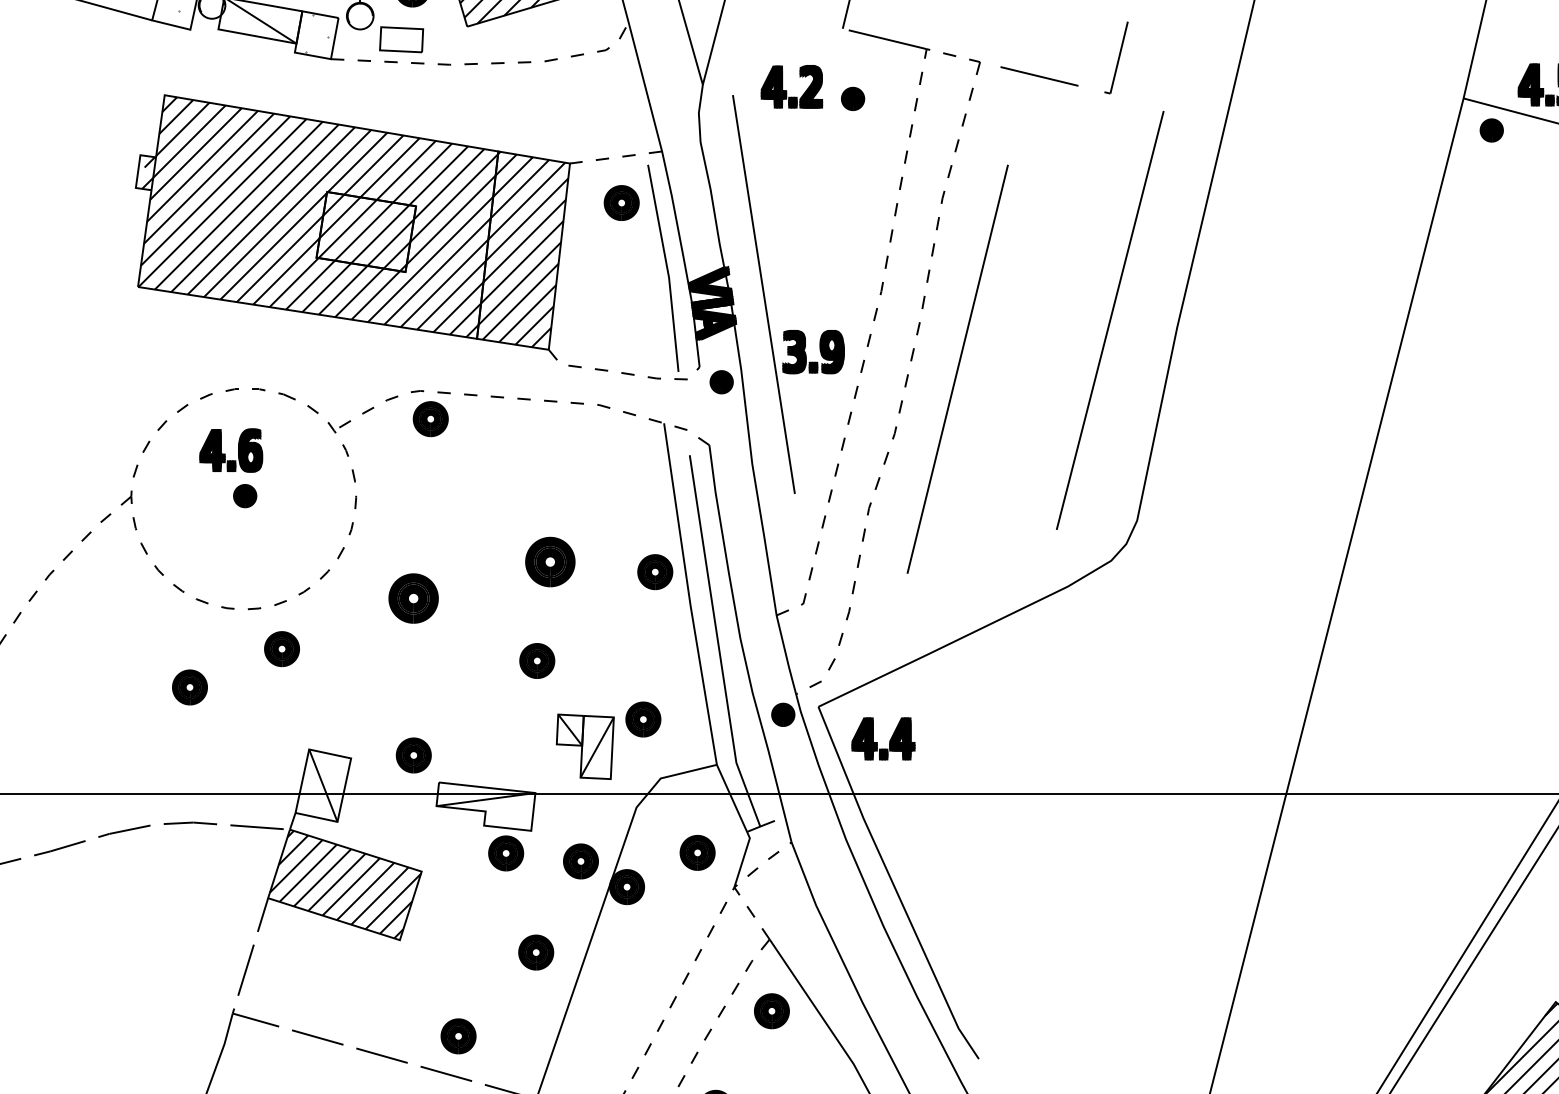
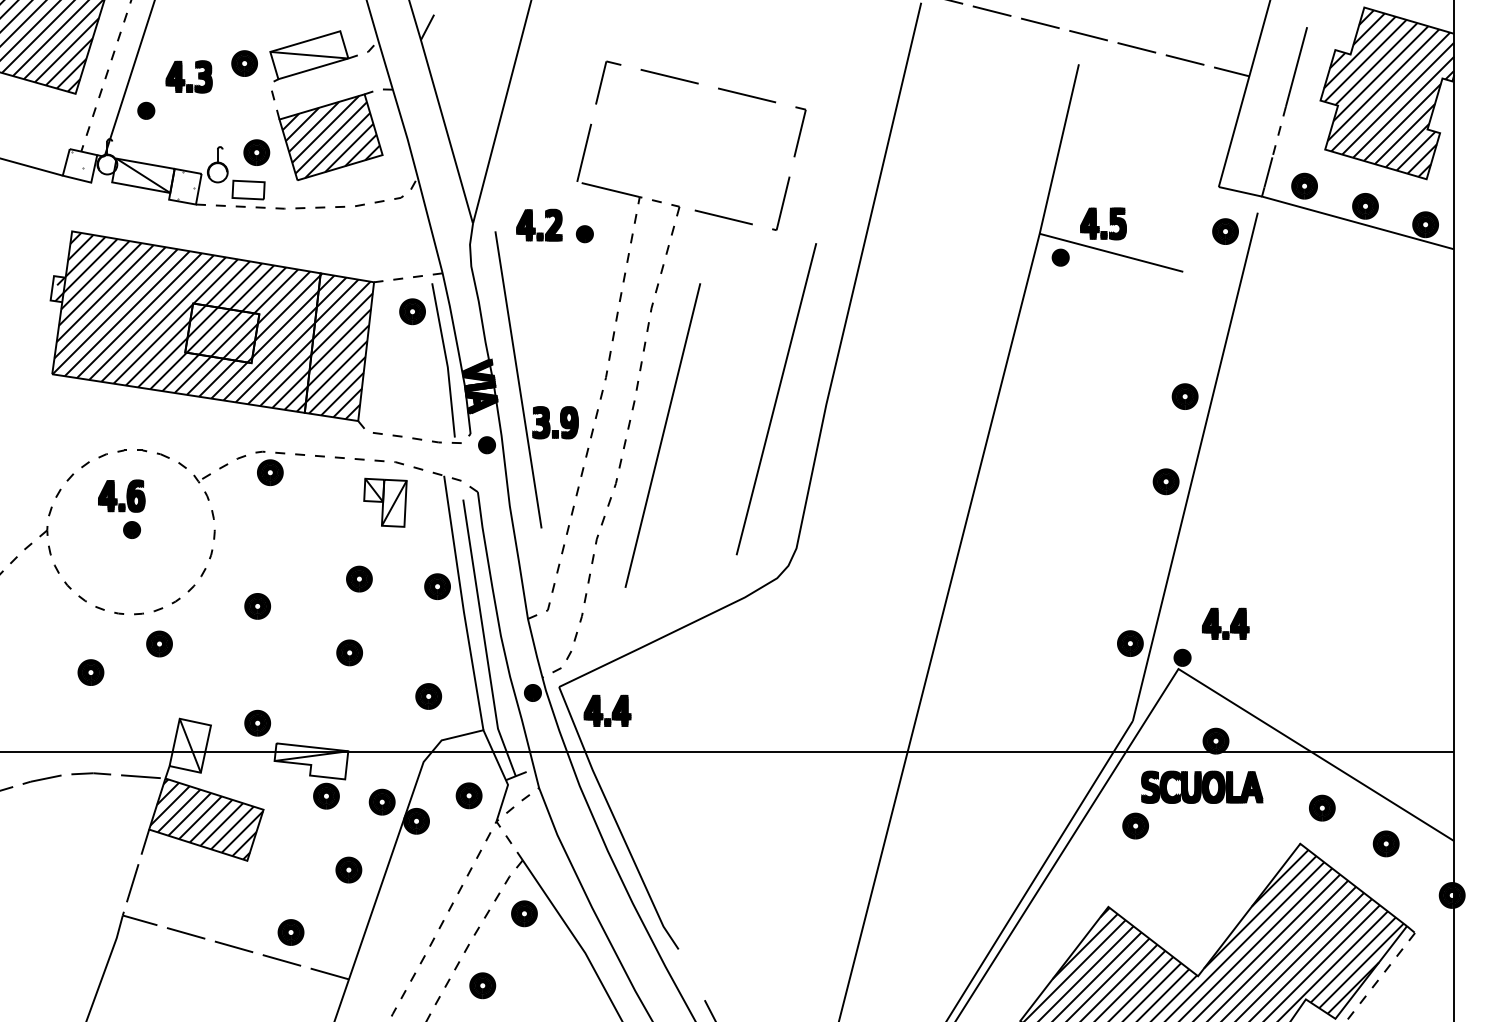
part: (550, 561) -> (359, 578), size x0.71
part: (413, 598) -> (257, 606), size x0.71
part: (585, 746) -> (385, 502), moved

